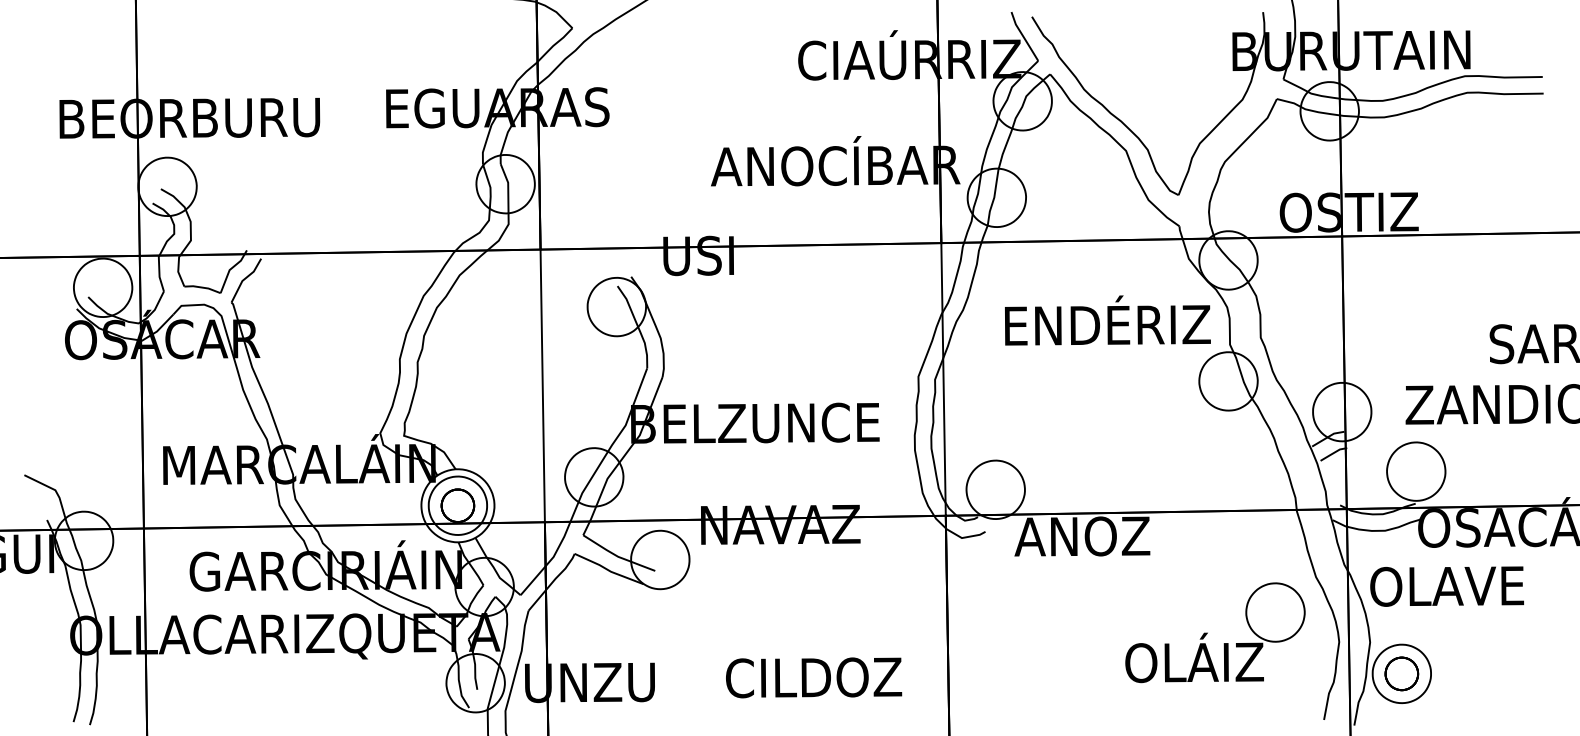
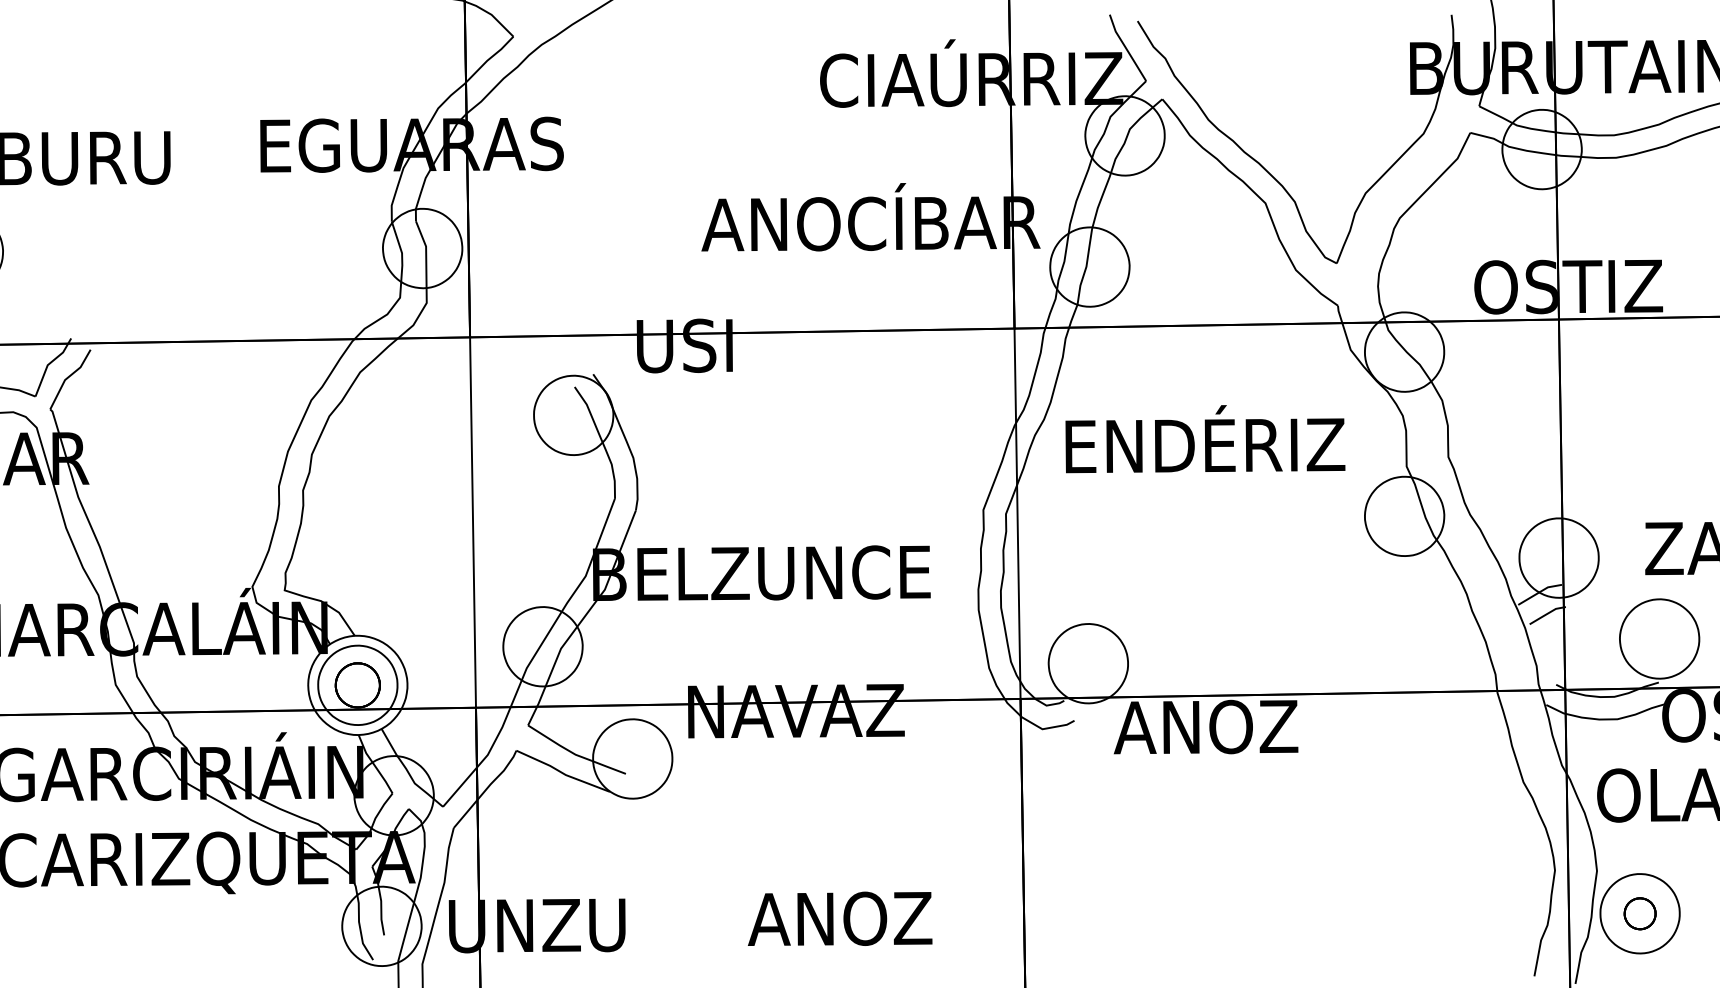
text: (1107, 320) -> (1204, 439), moved
part: (1207, 632) -> (1376, 857), removed
part: (1401, 673) -> (1639, 913), size x0.7
text: (814, 677) -> (842, 918), CILDOZ -> ANOZ

